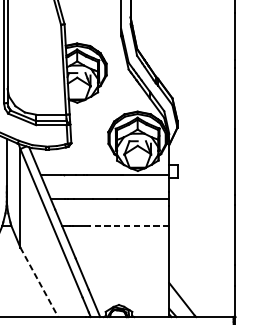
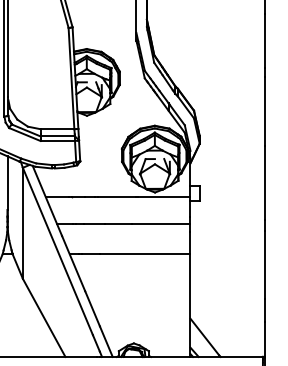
line: (128, 226) -> (144, 254), dashed -> solid
line: (39, 281) -> (44, 317), dashed -> solid

